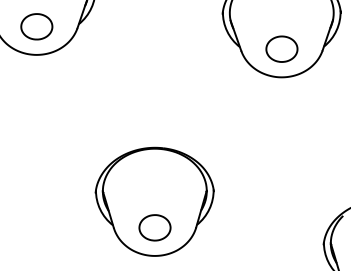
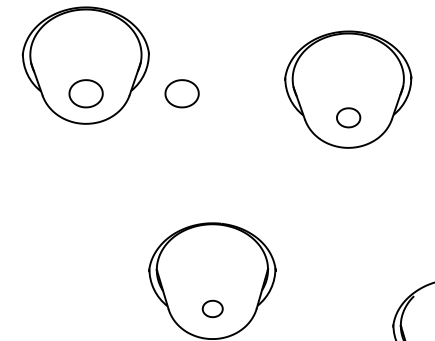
part: (125, 26) -> (181, 93), added
part: (281, 48) -> (348, 117), size x0.7
part: (154, 227) -> (212, 308), size x0.6

